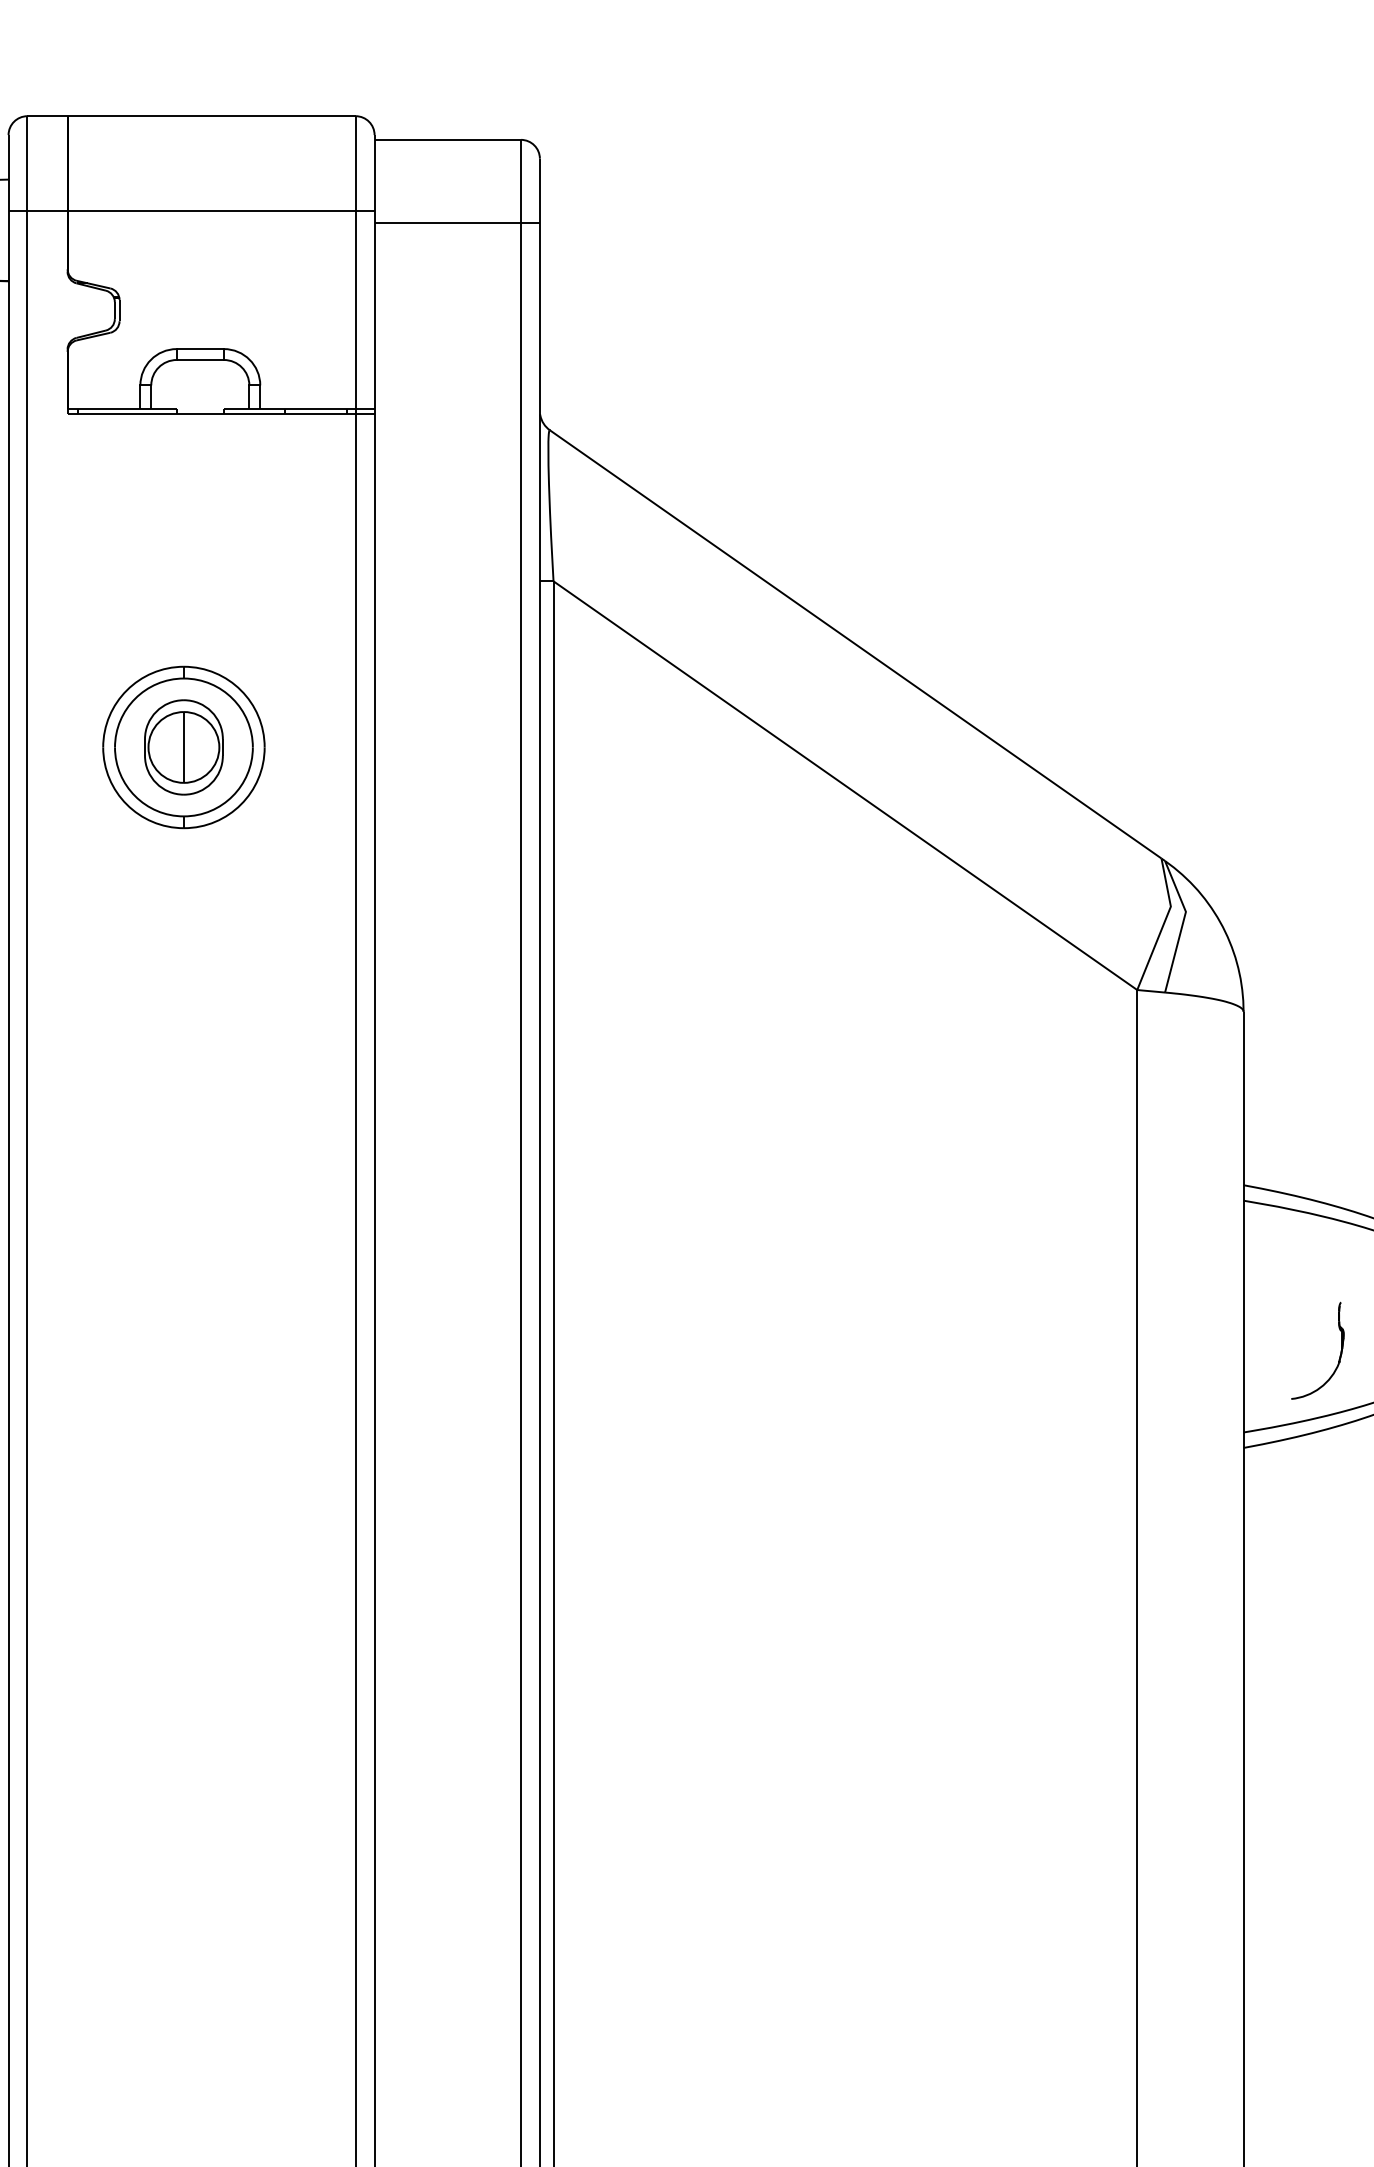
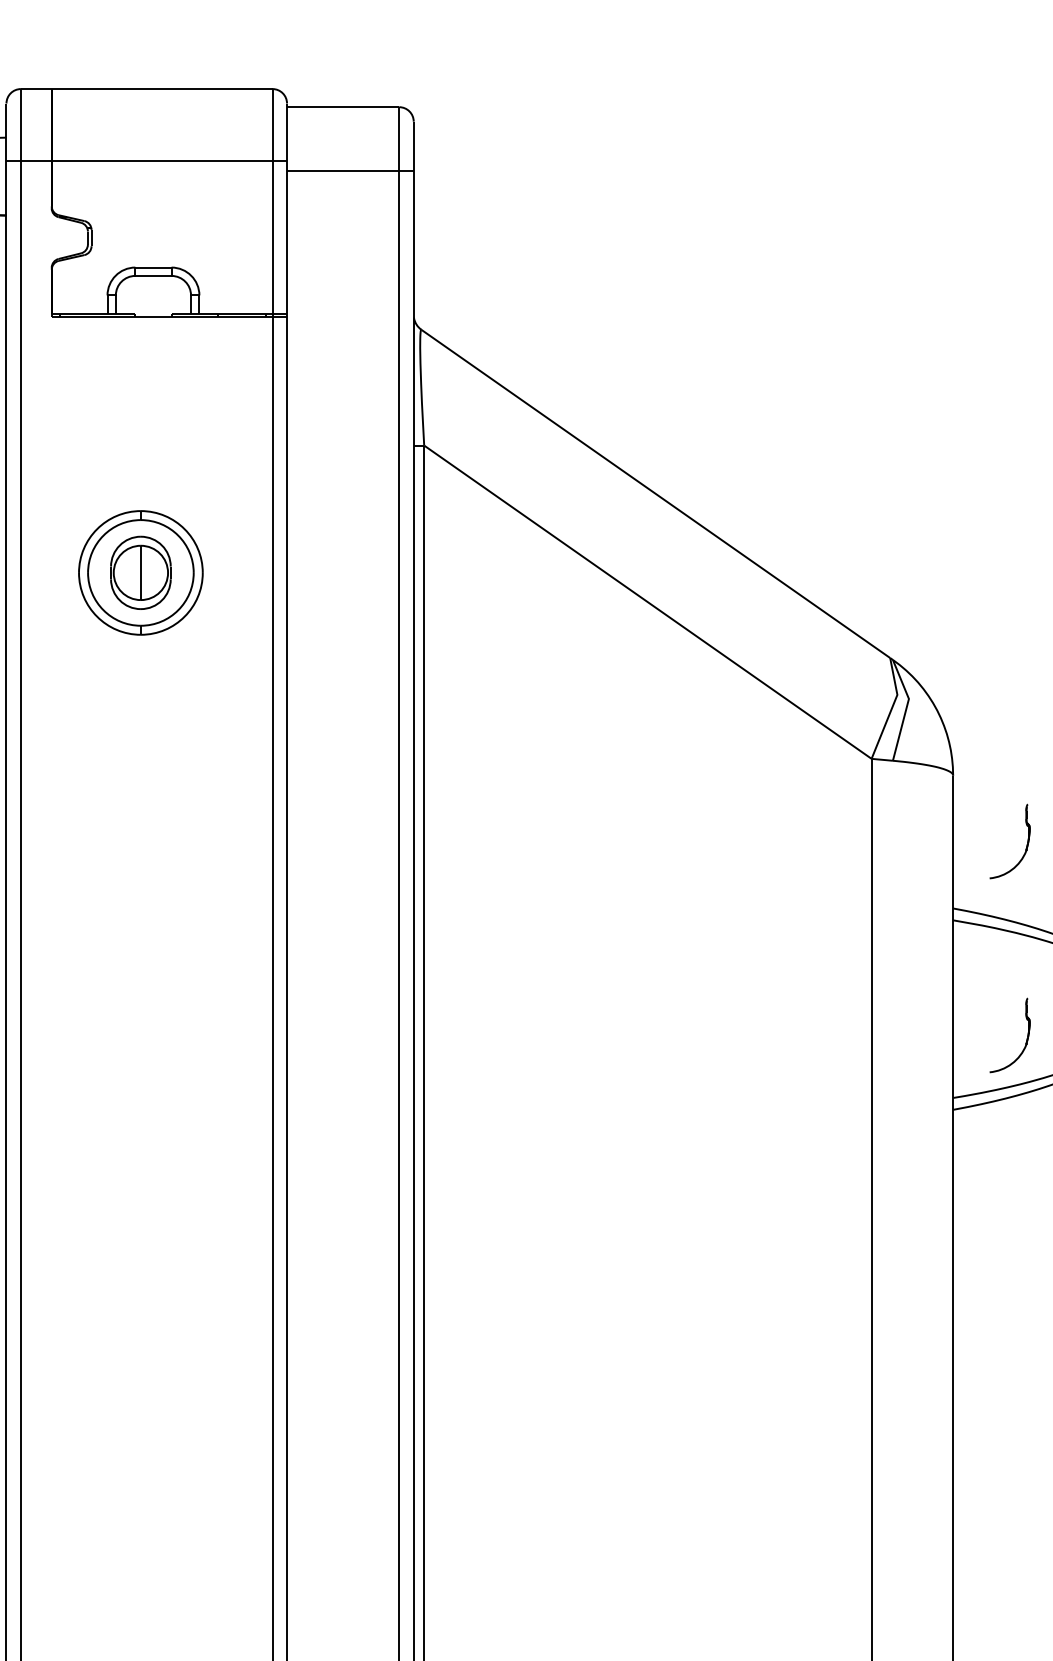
part: (1339, 1102) -> (1026, 845), added

